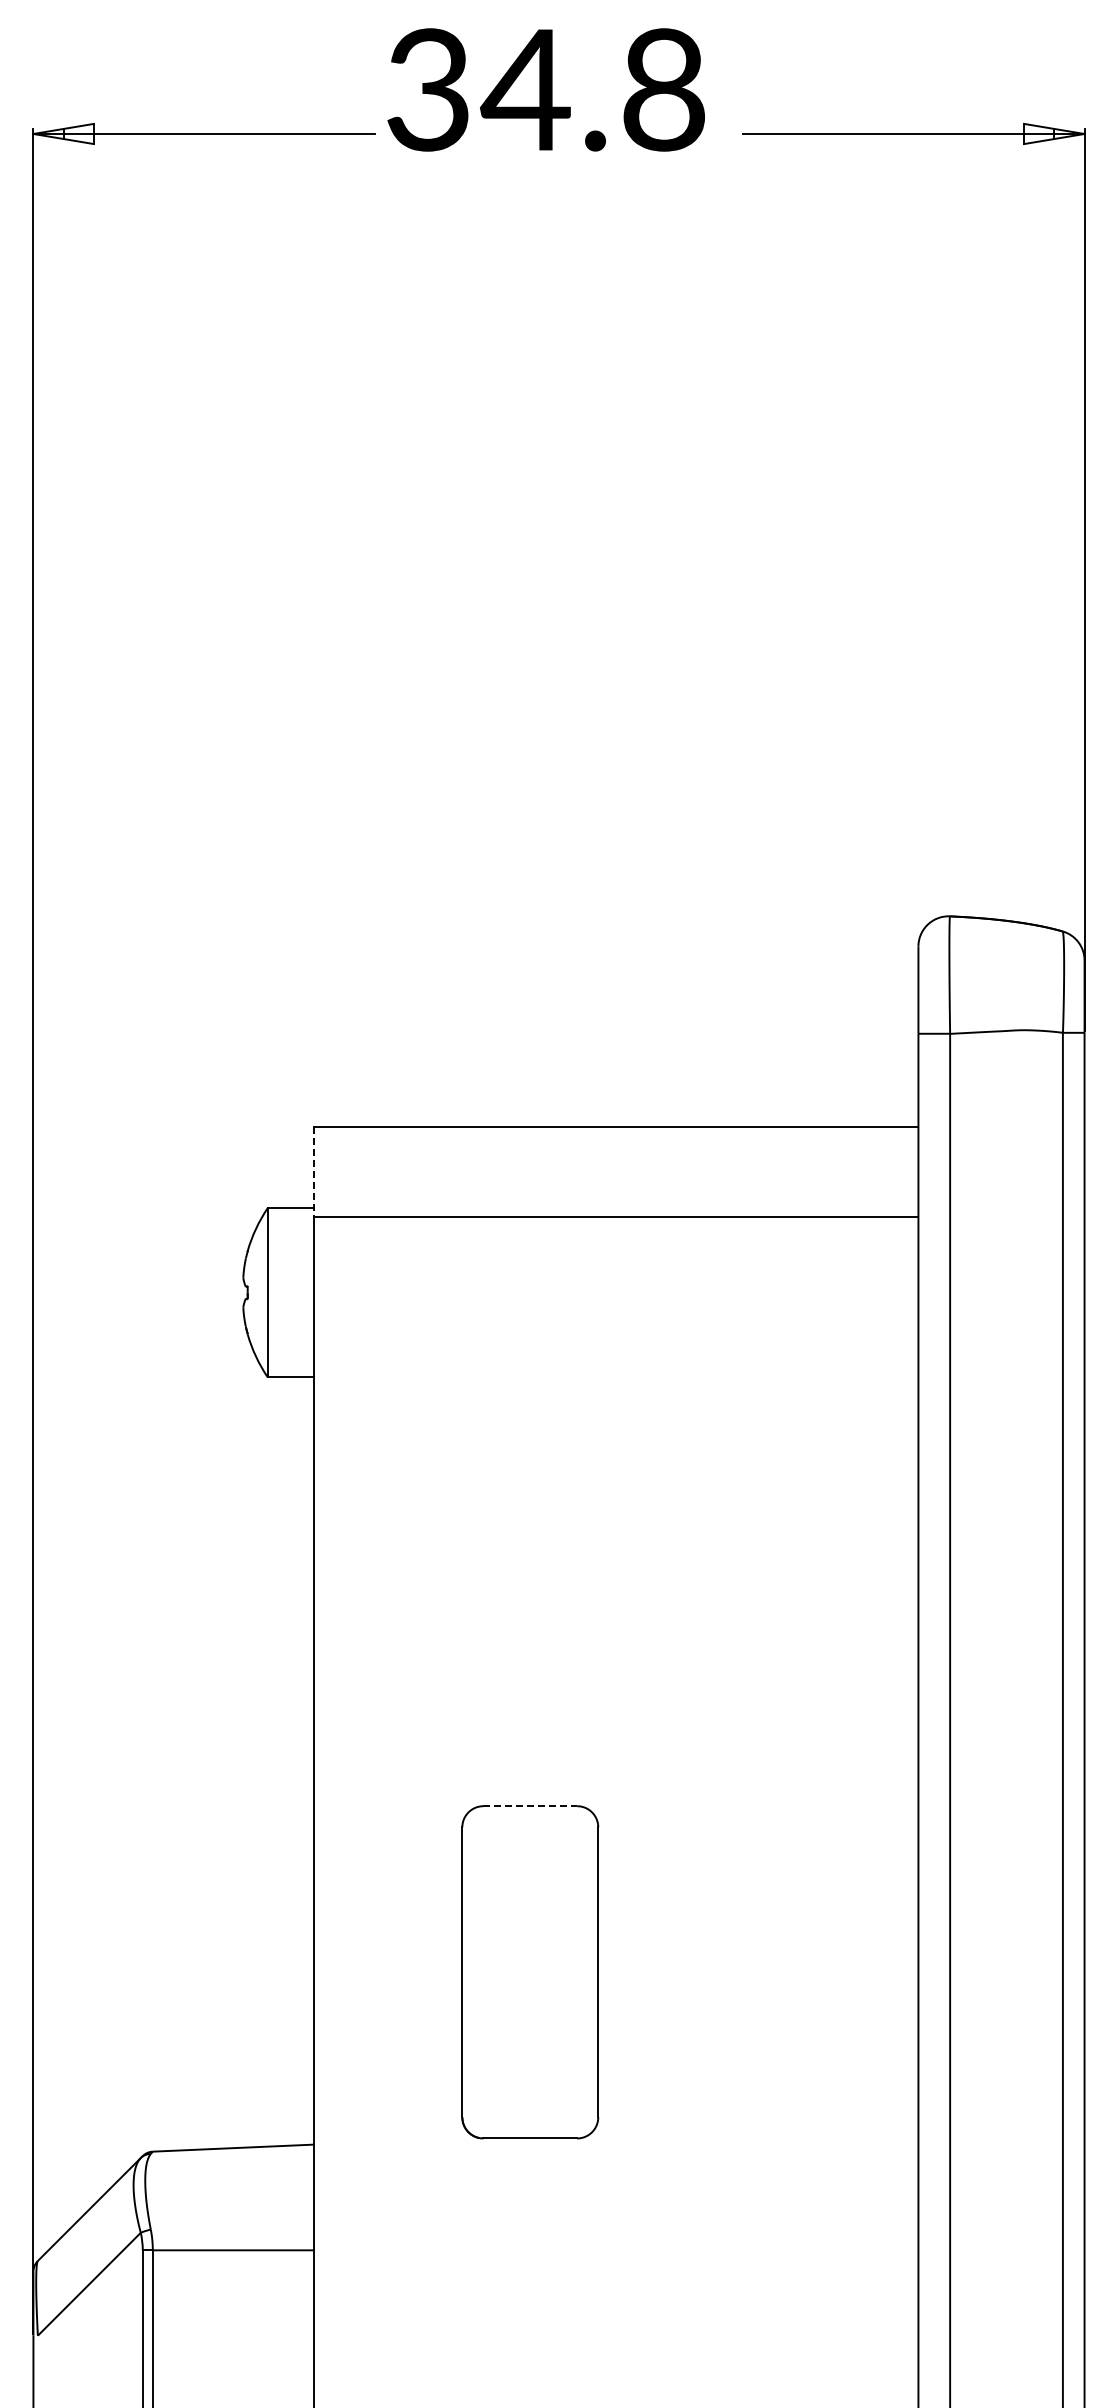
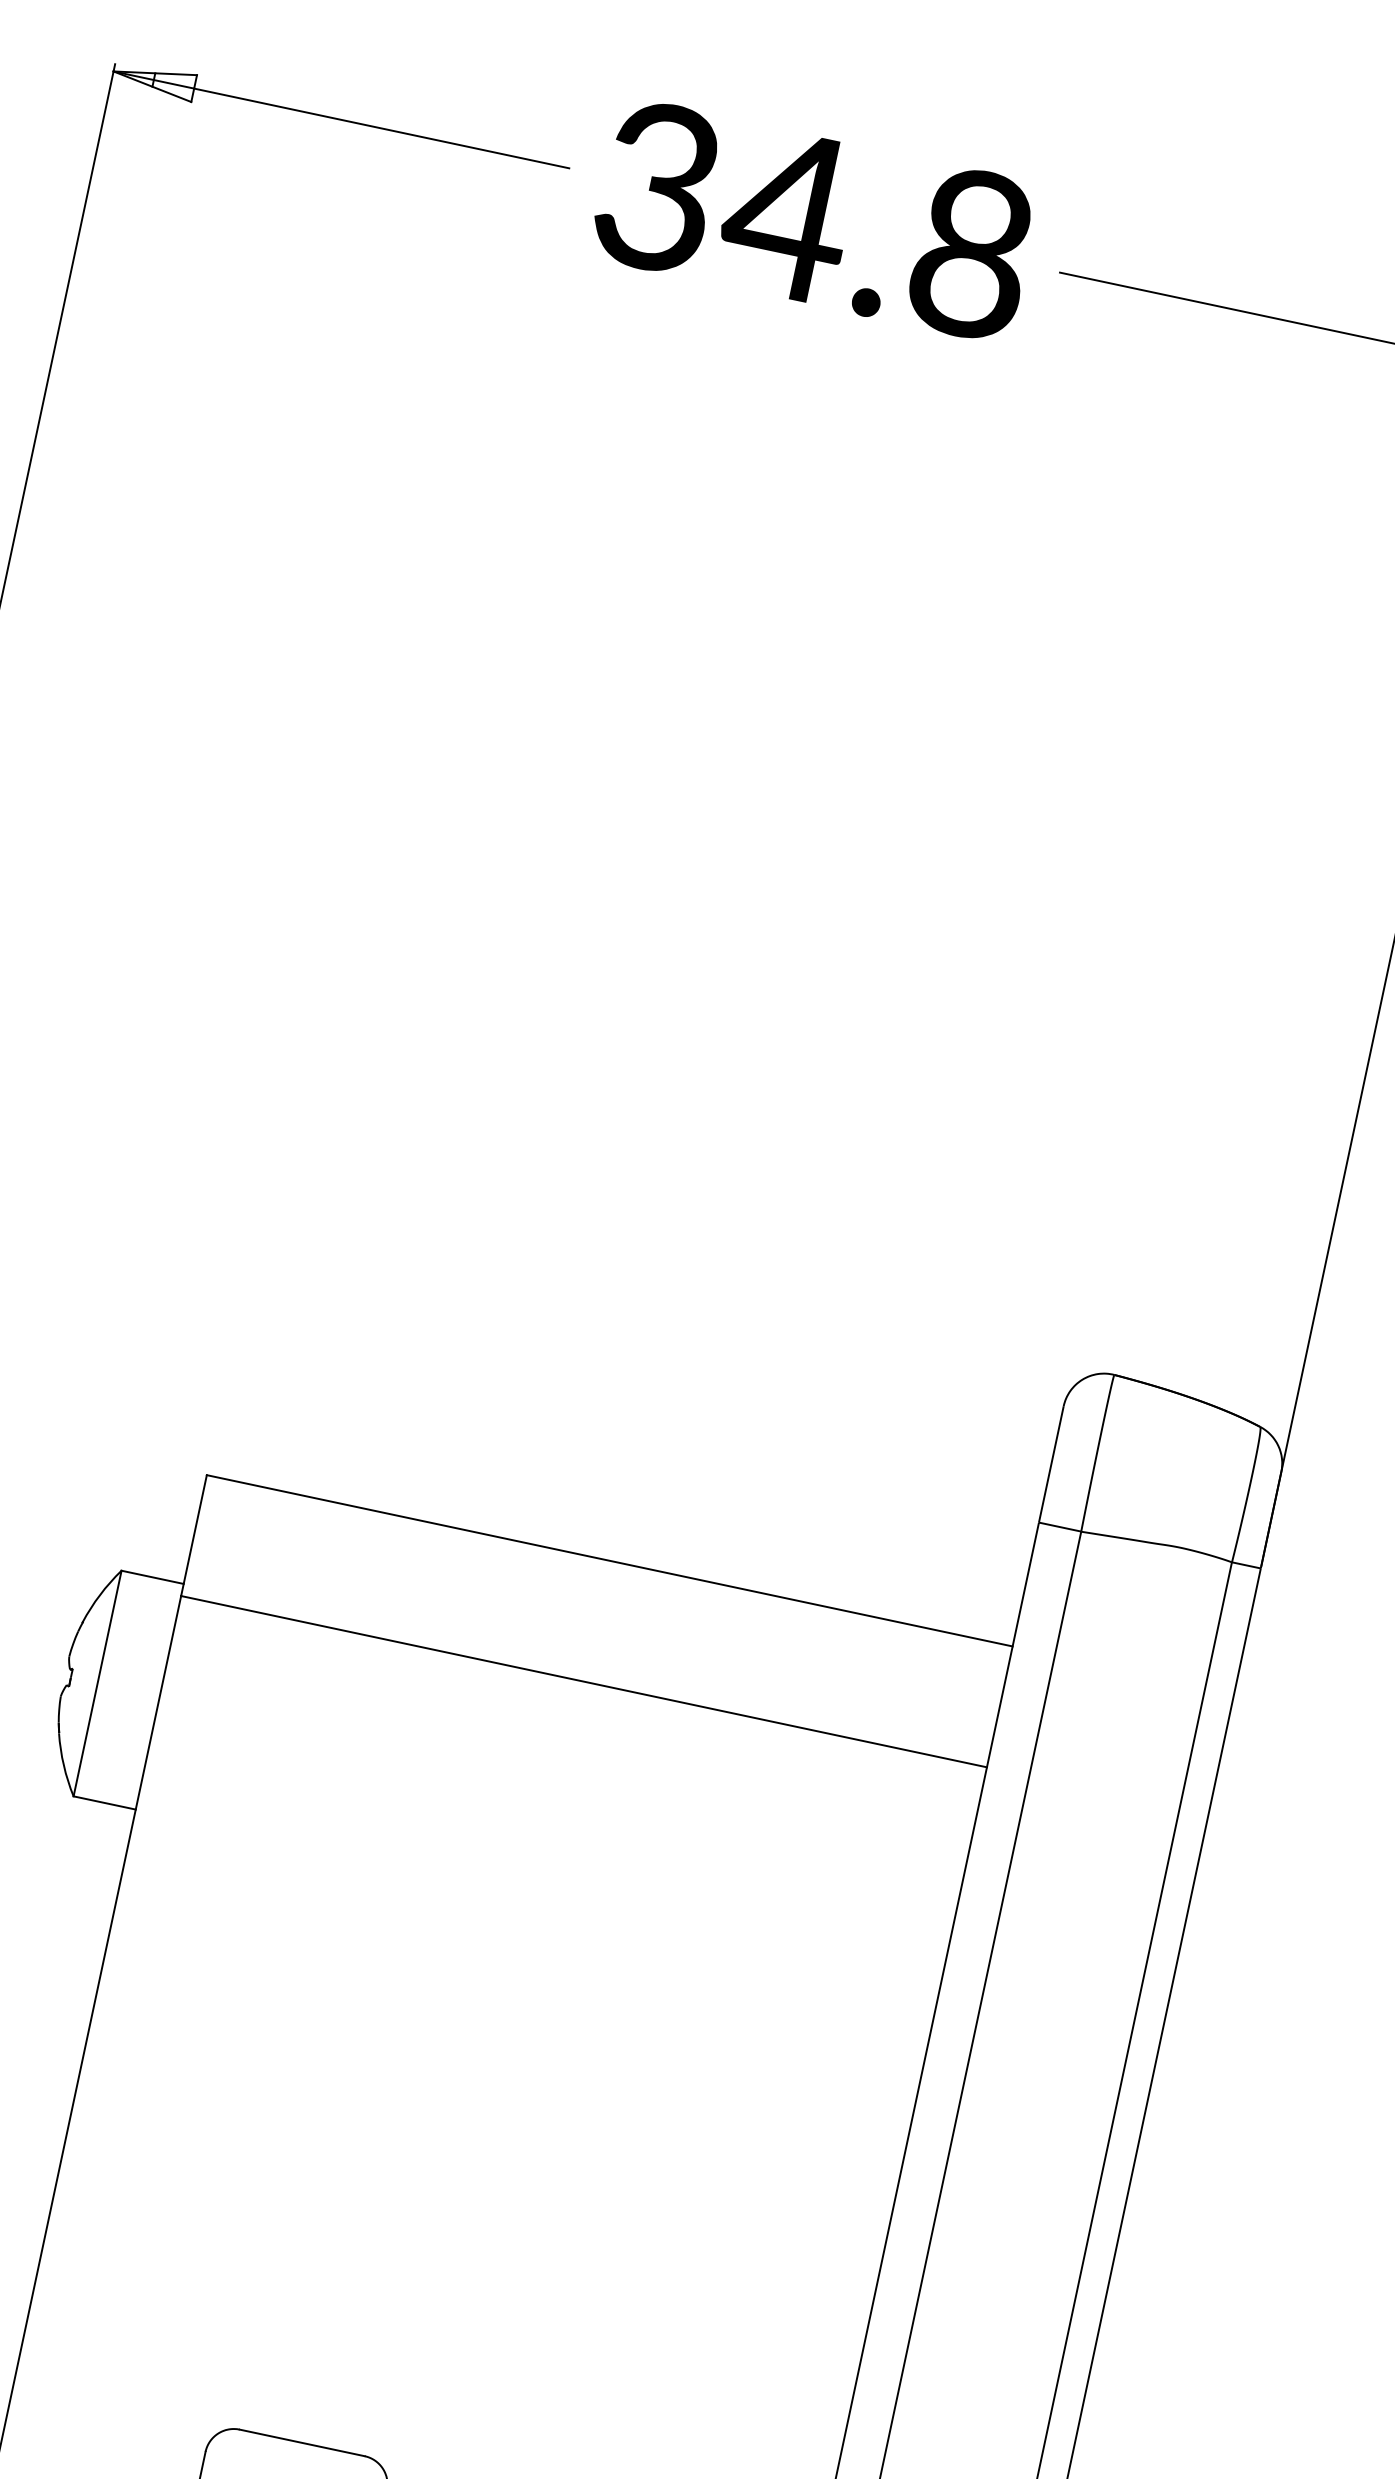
text: (545, 89) -> (814, 219), moved
line: (314, 1172) -> (194, 1536), dashed -> solid
line: (530, 1806) -> (302, 2443), dashed -> solid

